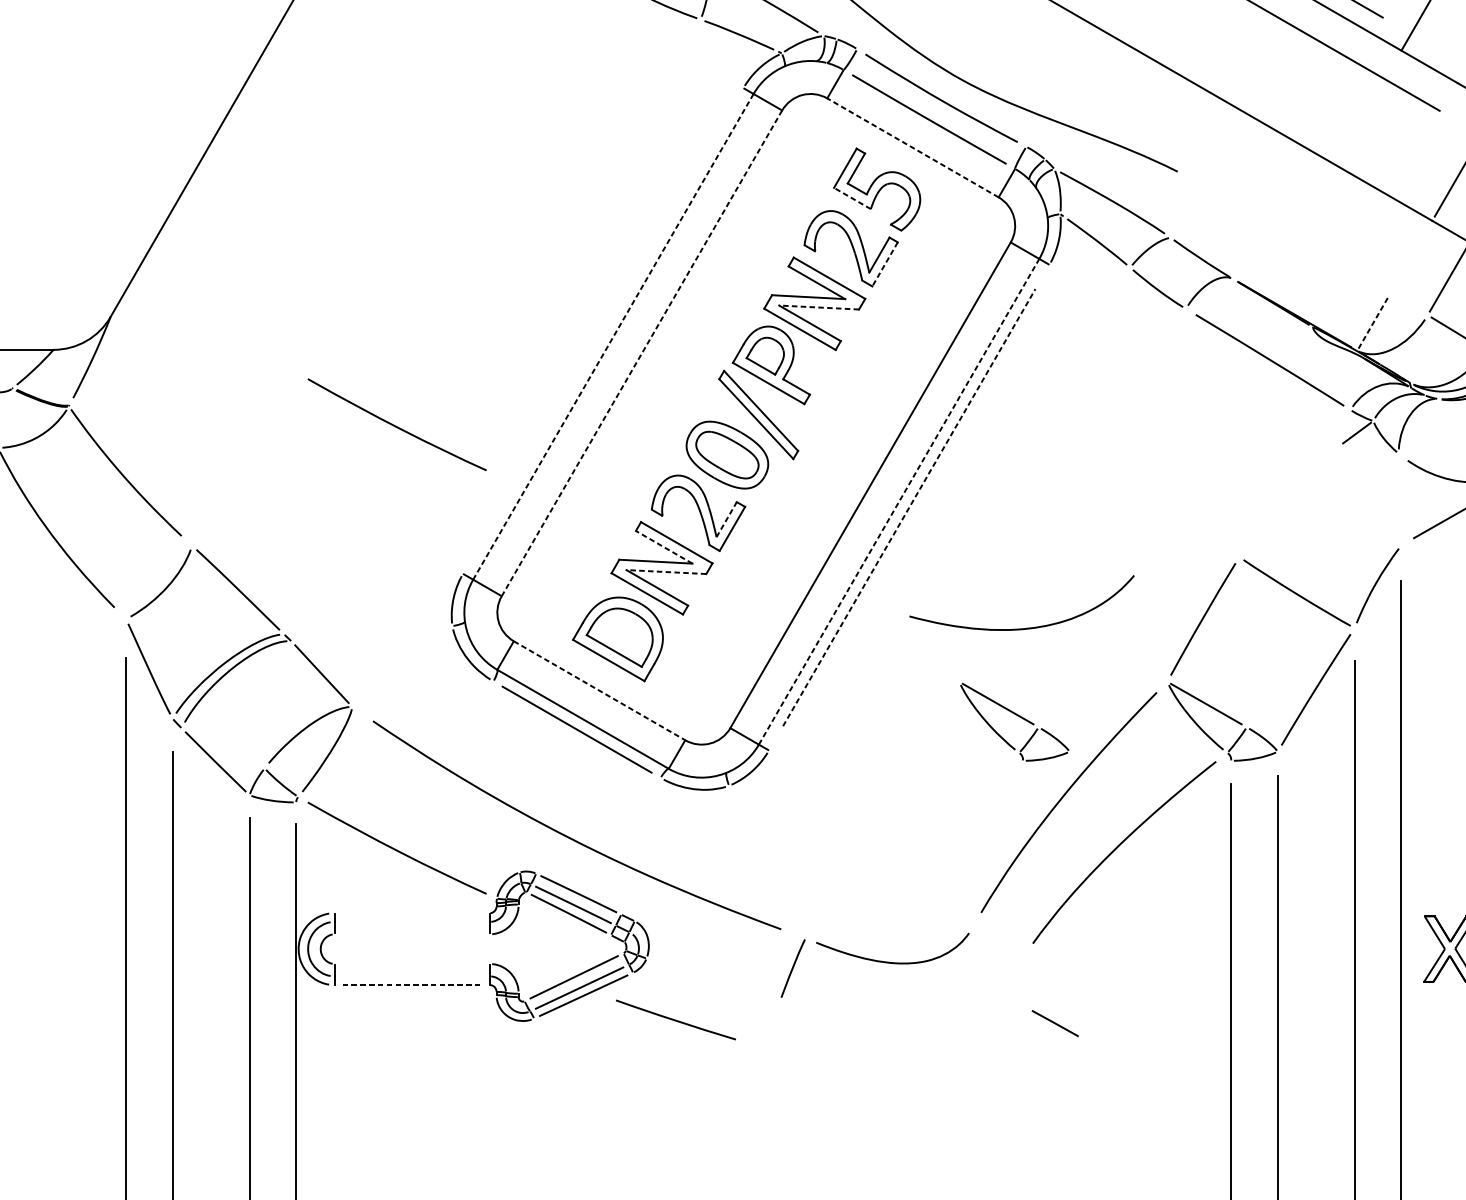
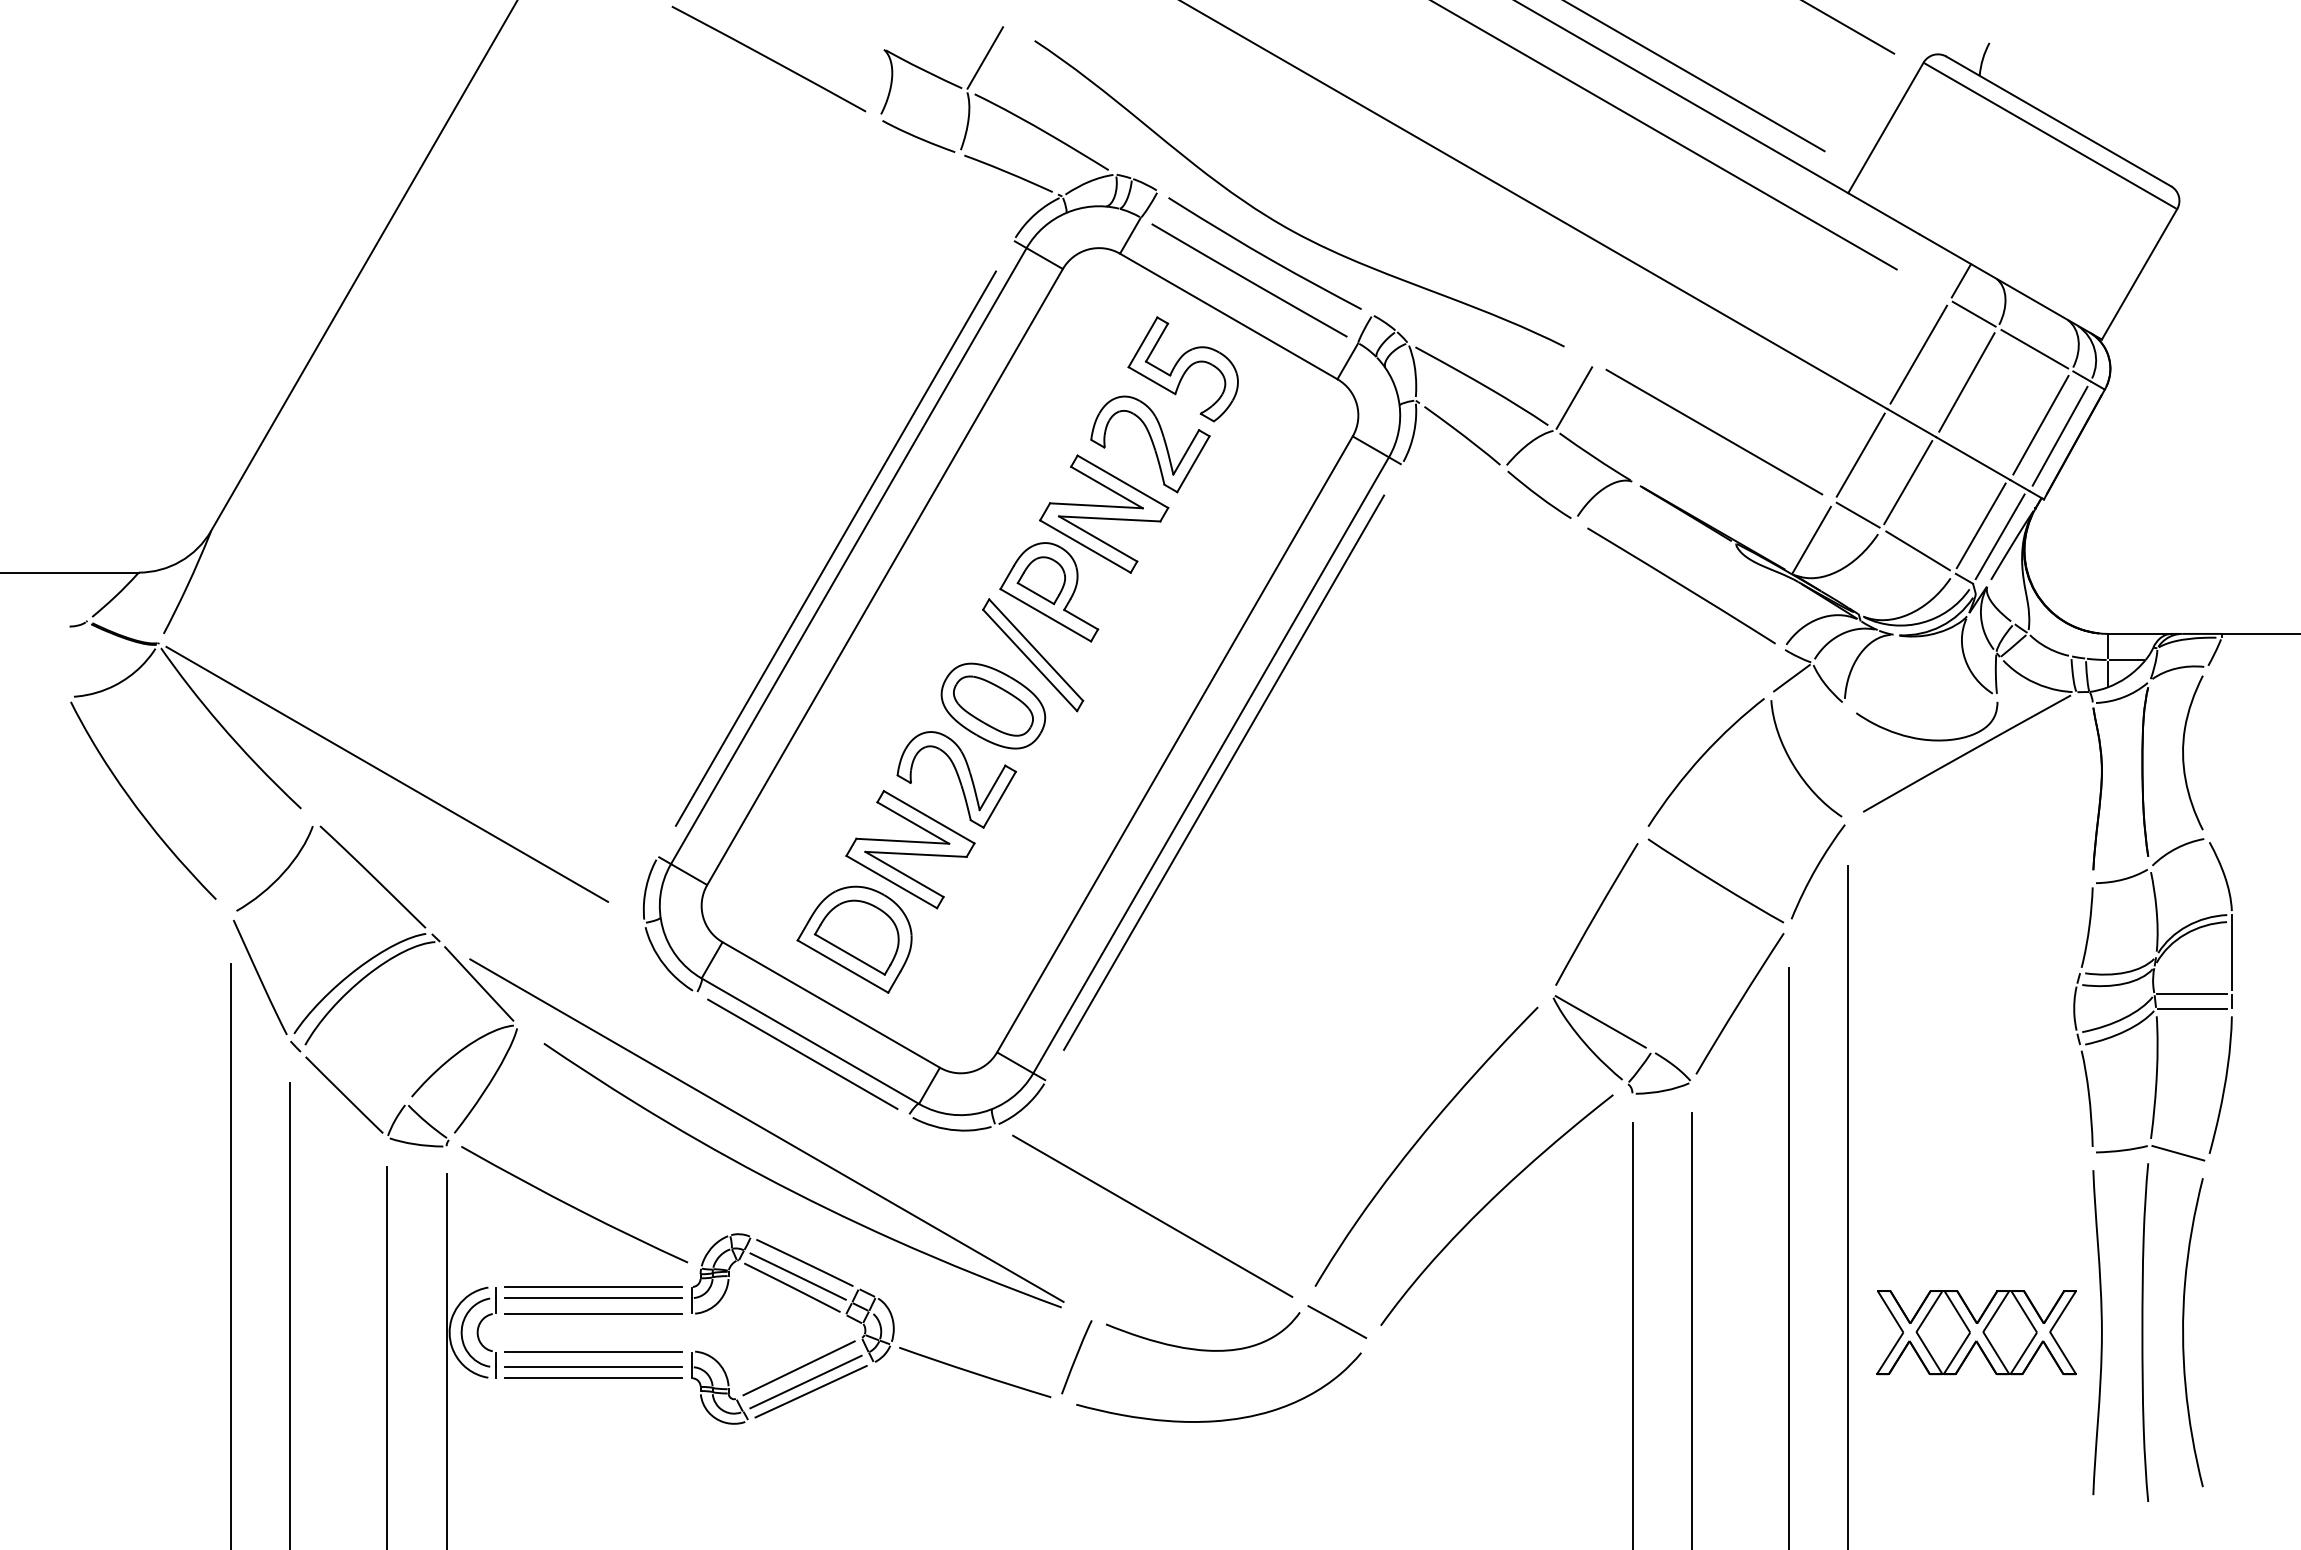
line: (912, 147) -> (1228, 316), dashed -> solid
line: (852, 198) -> (1152, 380), dashed -> solid
line: (1185, 211) -> (1574, 397), added
line: (1295, 238) -> (1714, 431), added
line: (1411, 256) -> (1860, 454), added
line: (885, 264) -> (1193, 464), dashed -> solid
line: (1408, 304) -> (1857, 514), added
line: (818, 307) -> (1109, 518), dashed -> solid
line: (1372, 324) -> (1811, 540), dashed -> solid
line: (602, 330) -> (835, 548), added
line: (613, 337) -> (848, 556), dashed -> solid
line: (642, 353) -> (885, 577), dashed -> solid
curve: (397, 426) -> (574, 669), removed
part: (1300, 480) -> (1720, 738), added
line: (899, 501) -> (1211, 765), dashed -> solid
line: (909, 507) -> (1224, 772), dashed -> solid
line: (249, 508) -> (387, 773), added
line: (726, 519) -> (992, 787), dashed -> solid
line: (663, 546) -> (912, 822), dashed -> solid
line: (666, 572) -> (916, 854), dashed -> solid
curve: (1023, 628) -> (1221, 1419), moved
line: (599, 690) -> (831, 1004), dashed -> solid
part: (1017, 716) -> (1361, 1037), removed
line: (548, 789) -> (766, 1130), added
line: (852, 856) -> (1152, 1215), added
line: (412, 912) -> (593, 1286), added
line: (412, 922) -> (593, 1298), added
line: (412, 934) -> (593, 1313), added
line: (412, 964) -> (593, 1351), added
line: (412, 976) -> (593, 1367), added
line: (412, 985) -> (594, 1378), dashed -> solid
line: (676, 1019) -> (975, 1372), moved
line: (1055, 1023) -> (1337, 1321), moved

